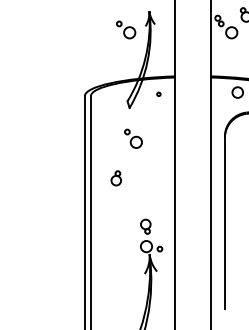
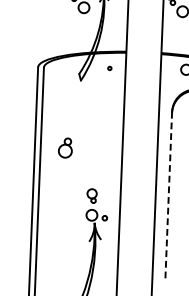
part: (133, 138) -> (83, 110), removed
part: (115, 178) -> (64, 148), size x1.4
line: (224, 223) -> (168, 195), solid -> dashed

